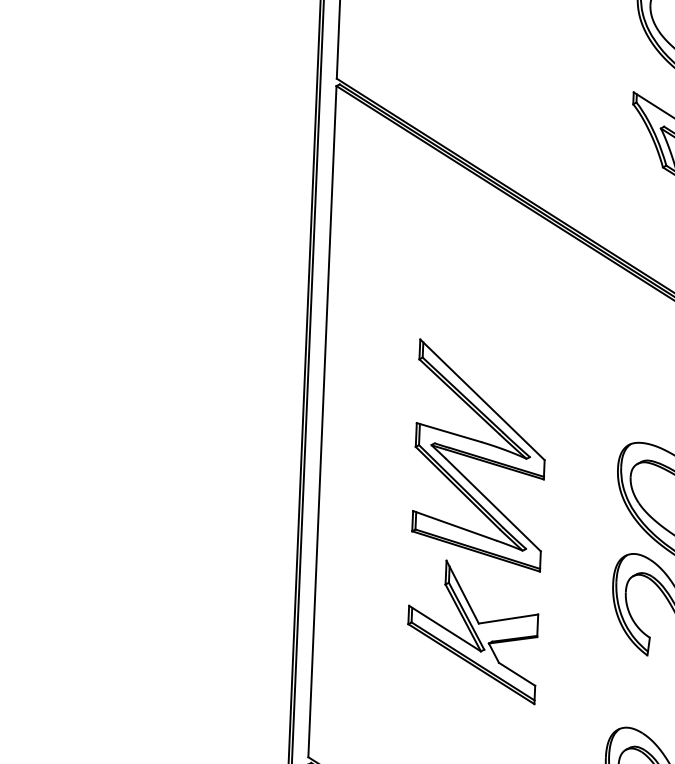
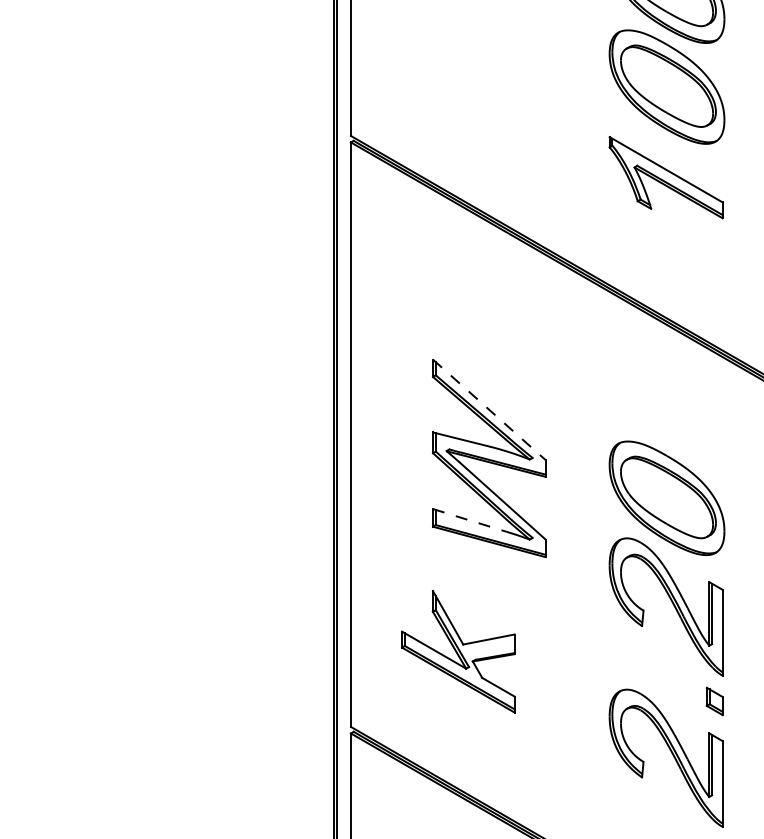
line: (482, 400) -> (489, 410), solid -> dashed
line: (454, 525) -> (469, 520), solid -> dashed
part: (472, 631) -> (458, 651), moved

